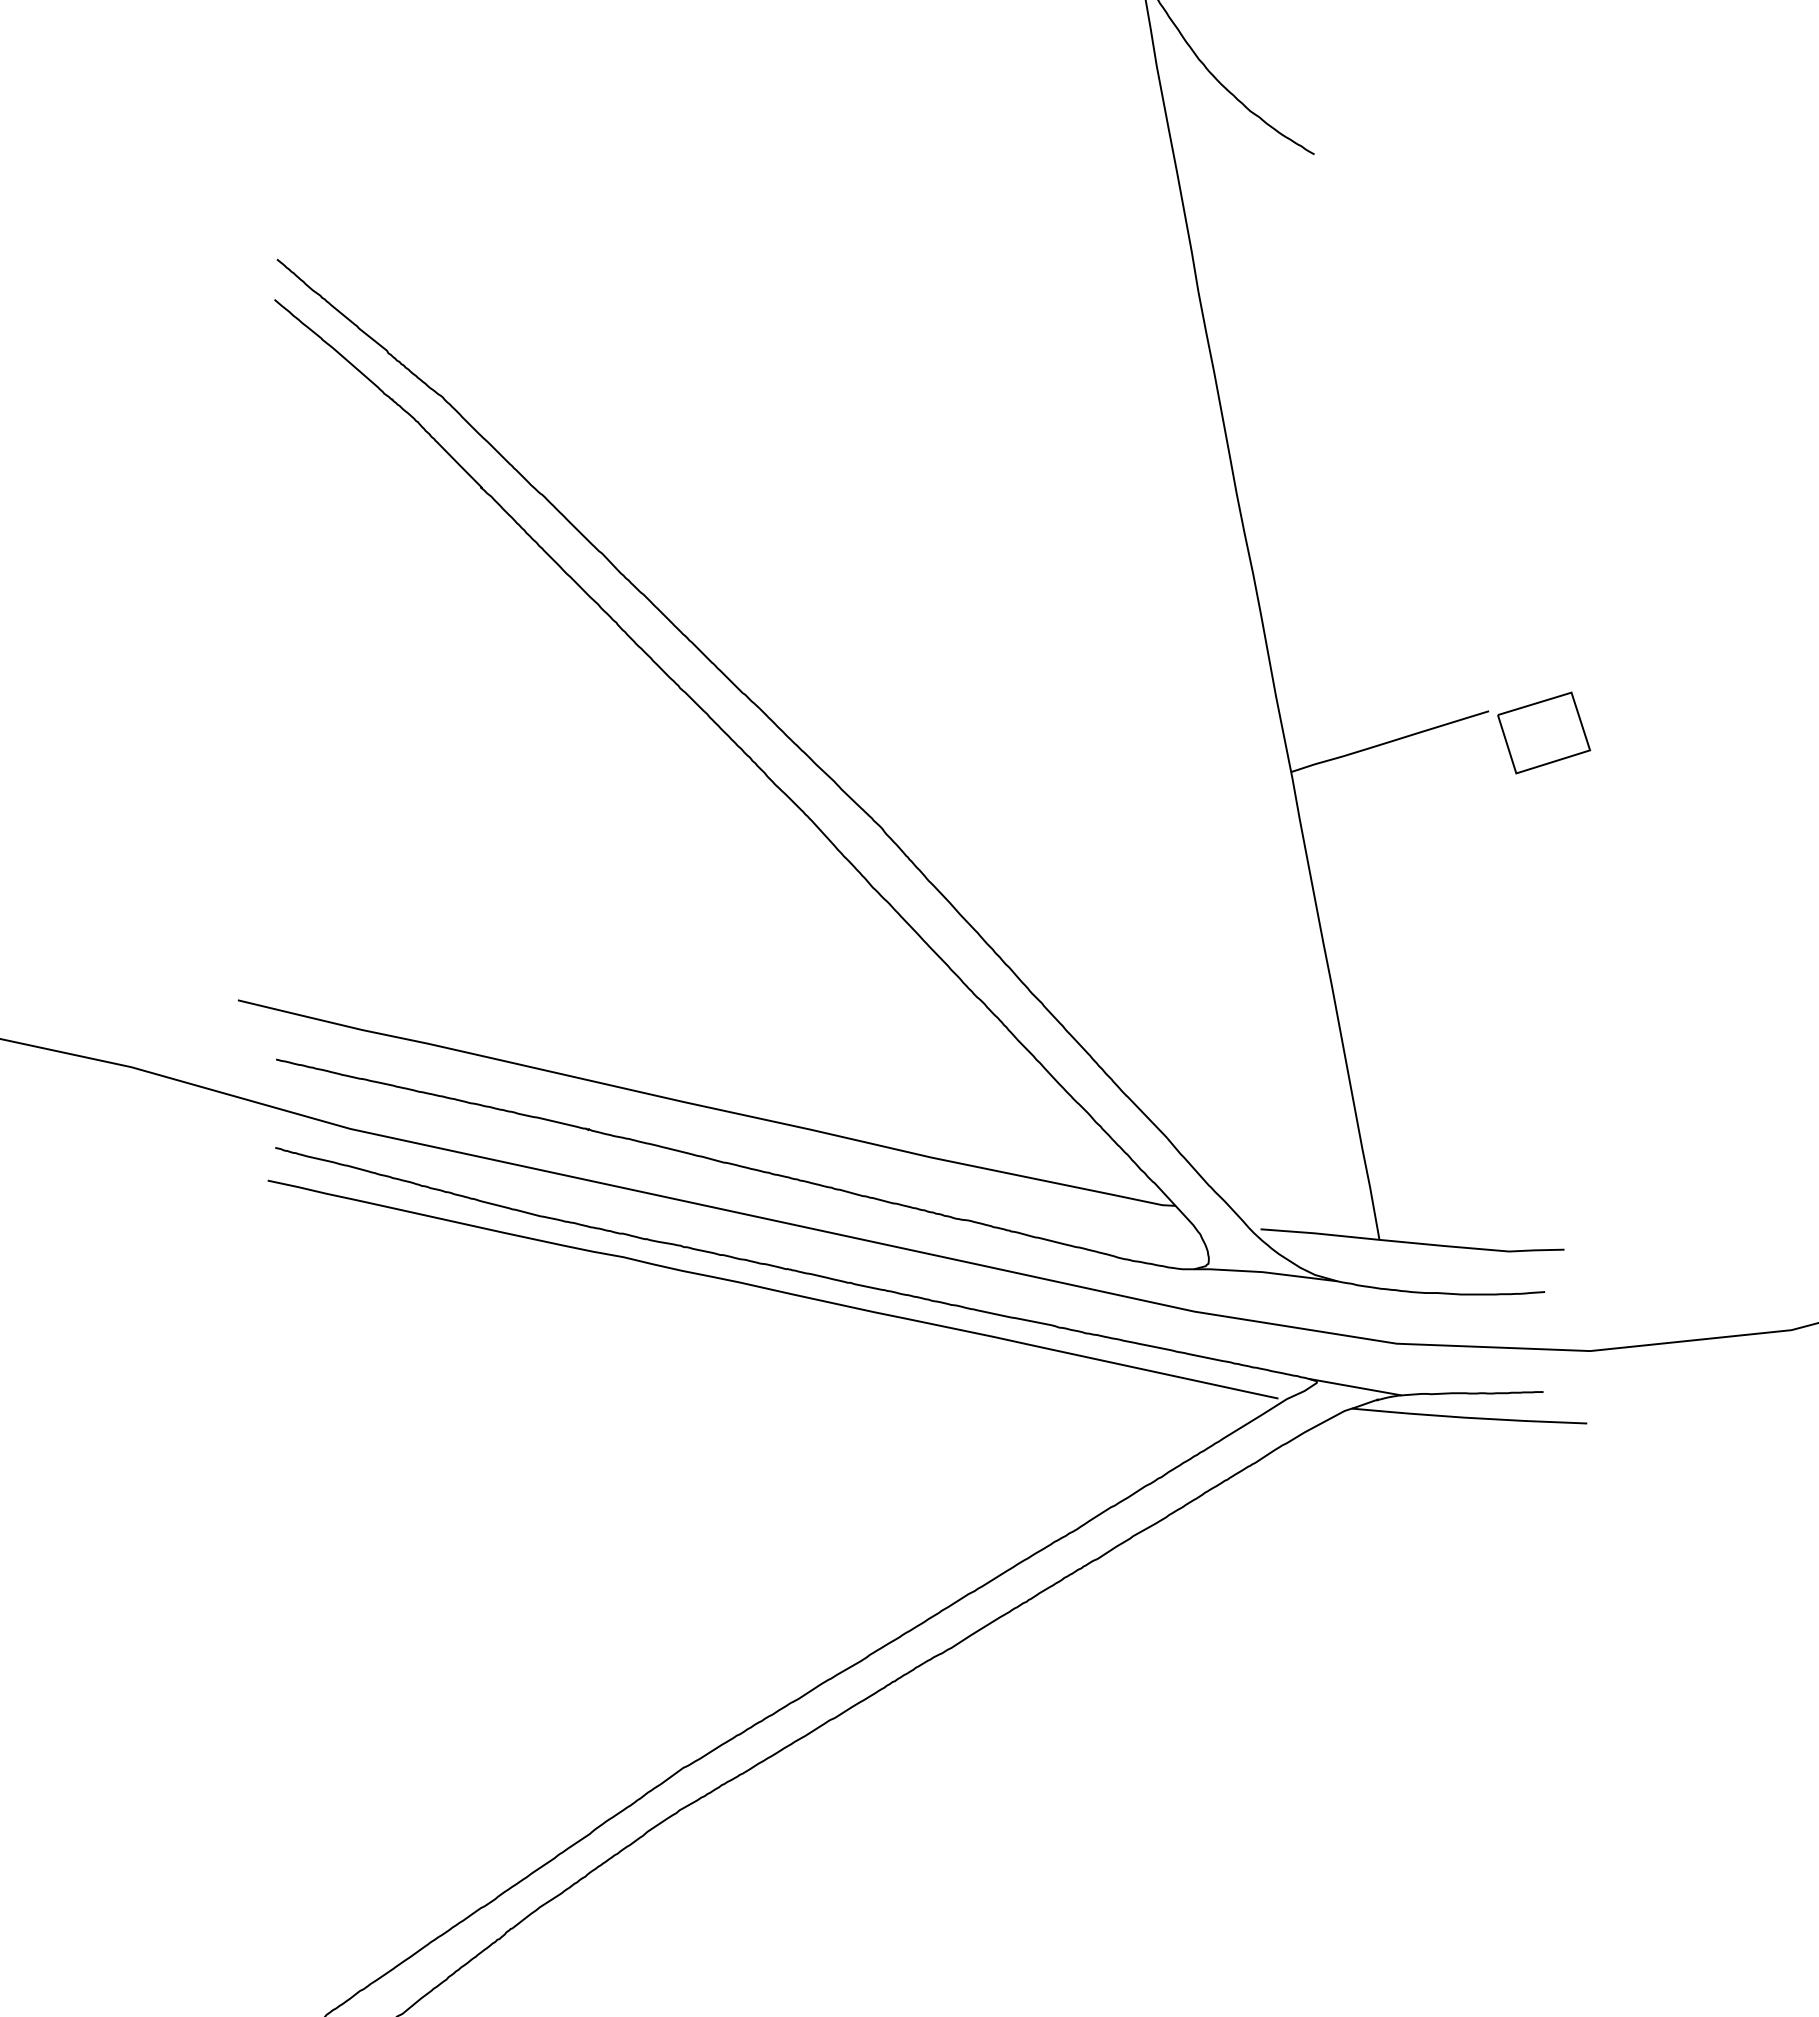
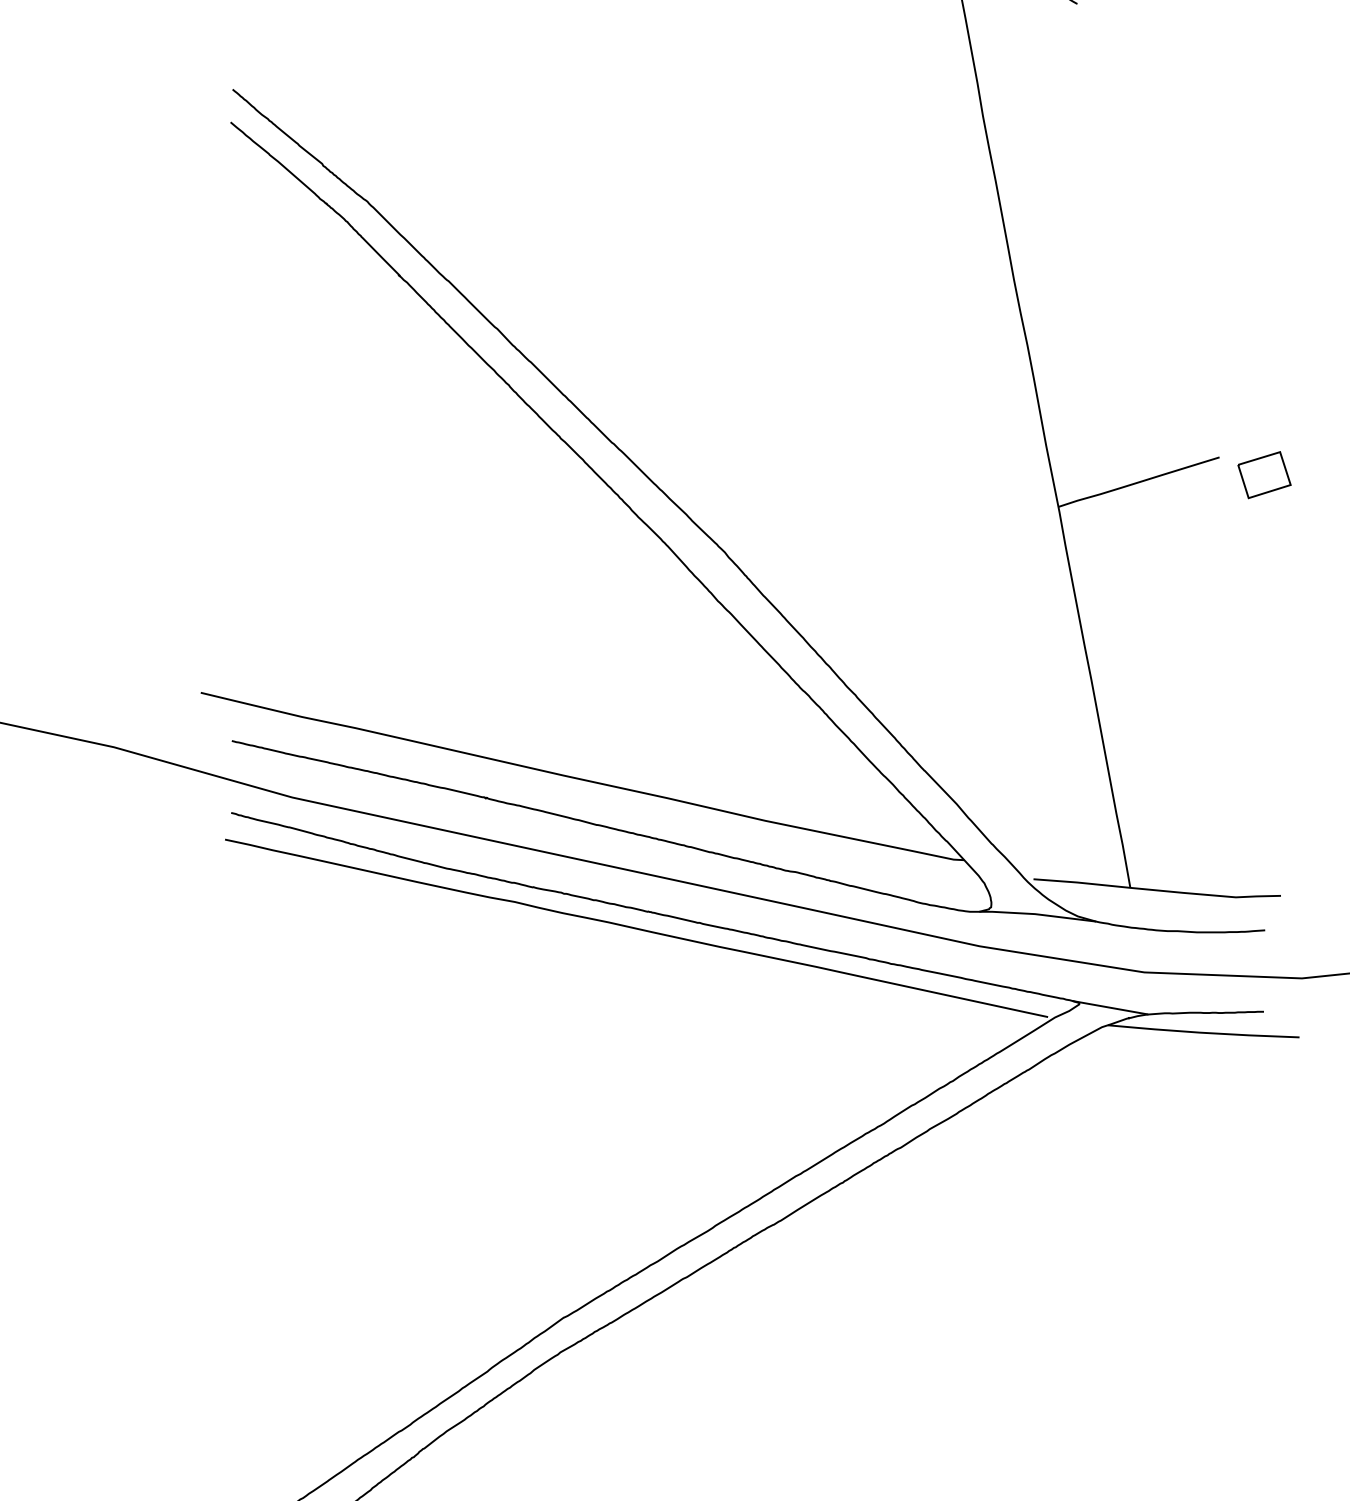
part: (1544, 732) -> (1264, 474), size x0.7

